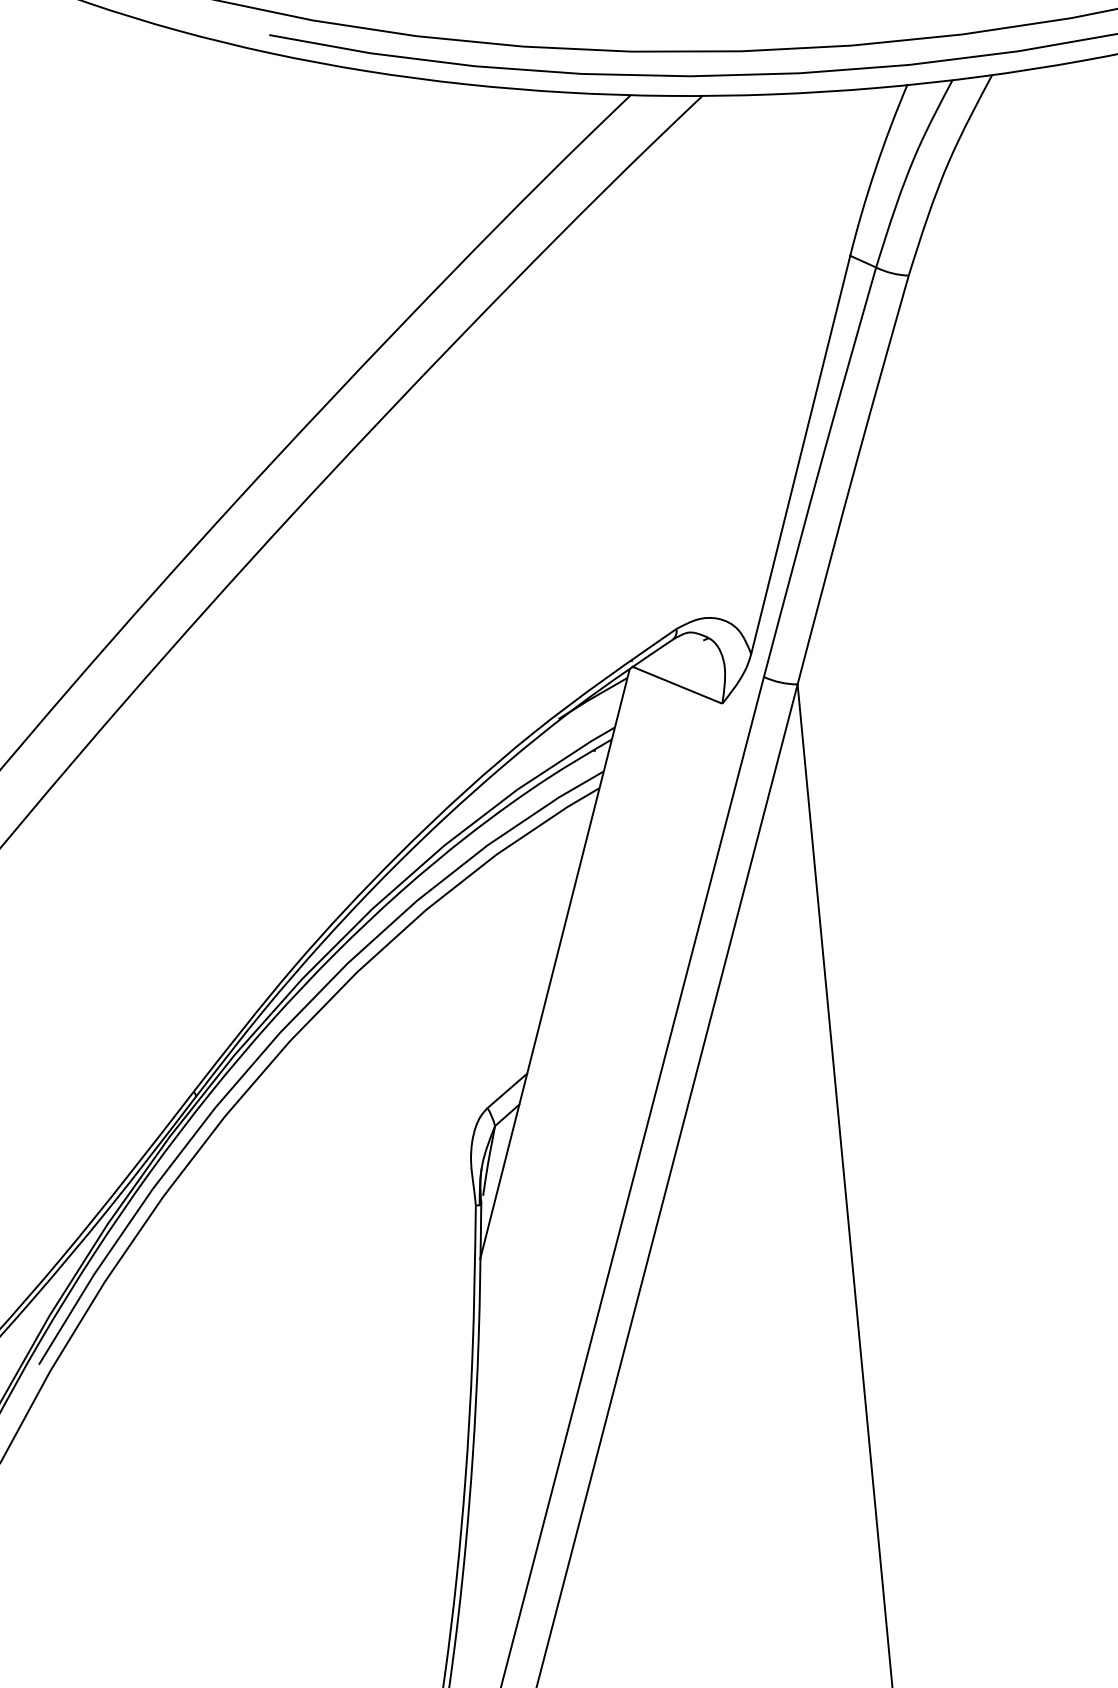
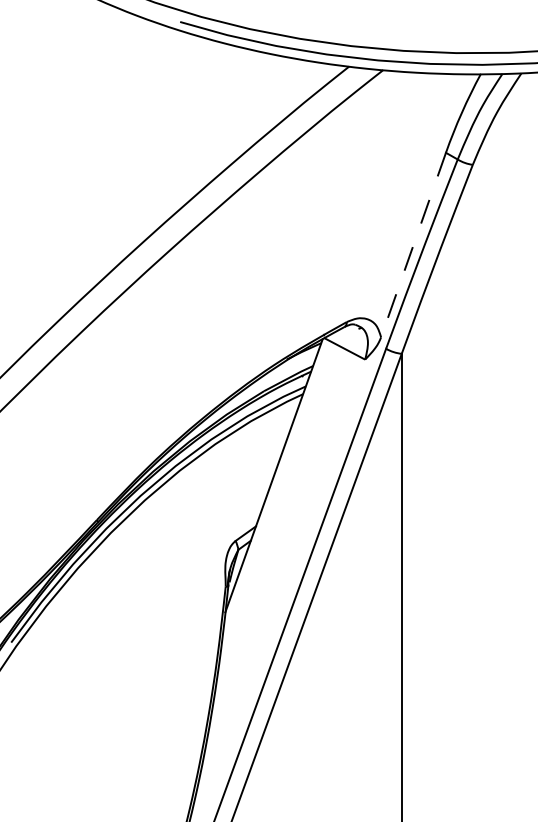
line: (800, 455) -> (413, 245), solid -> dashed

